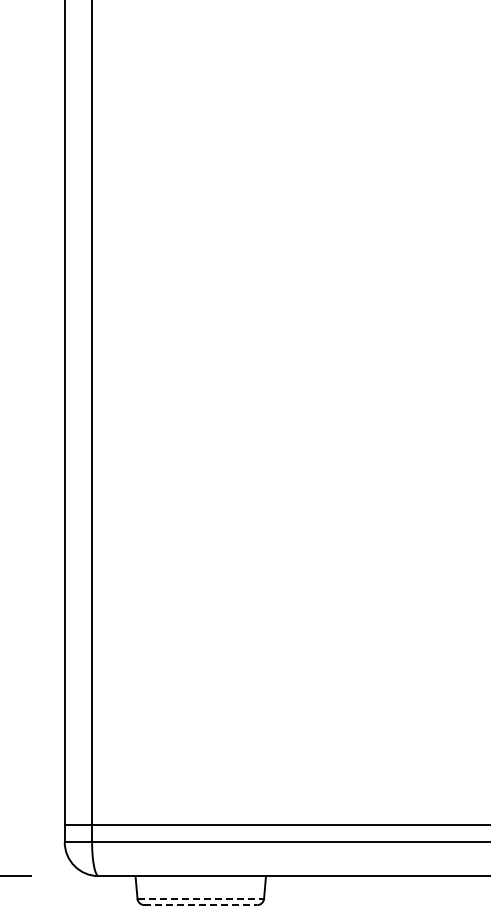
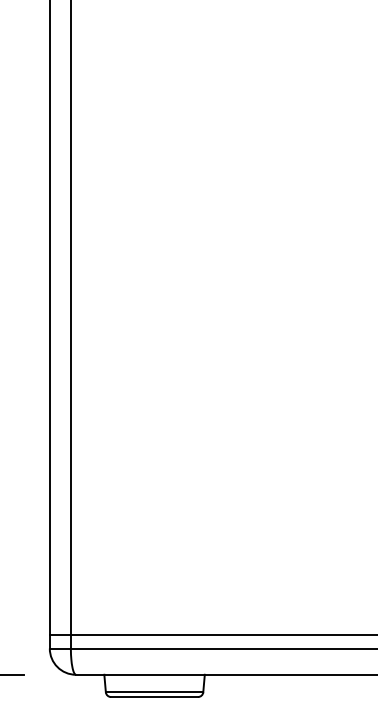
line: (201, 898) -> (155, 691), dashed -> solid
line: (201, 905) -> (155, 697), dashed -> solid

